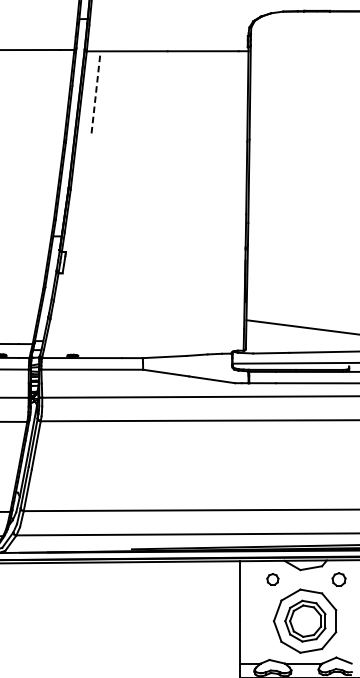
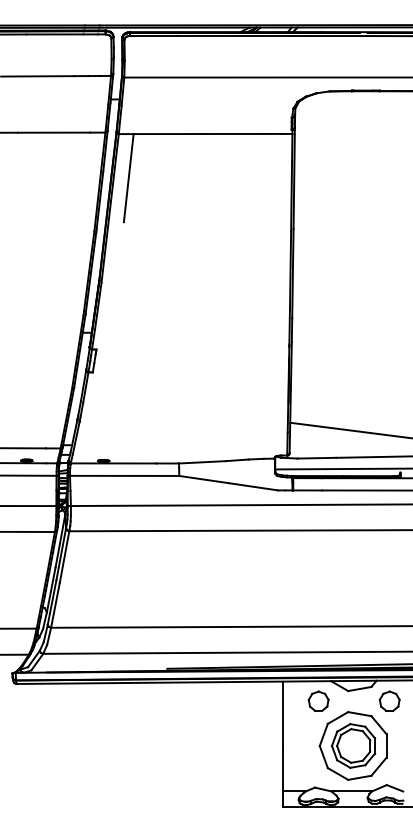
line: (95, 91) -> (128, 177), dashed -> solid
part: (272, 578) -> (318, 700), size x1.67
part: (338, 578) -> (389, 700), size x1.43

